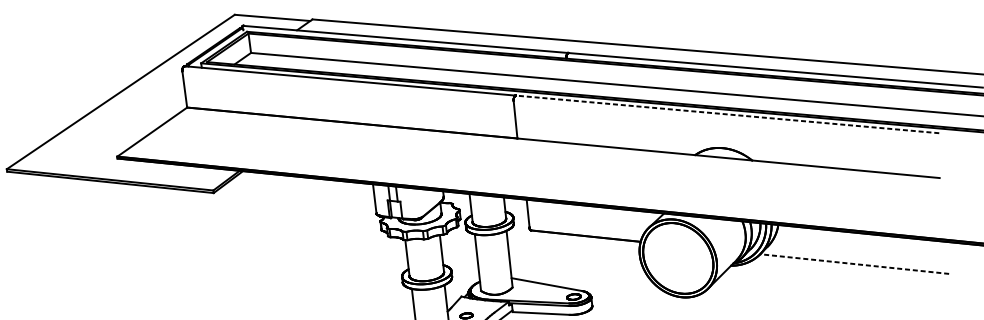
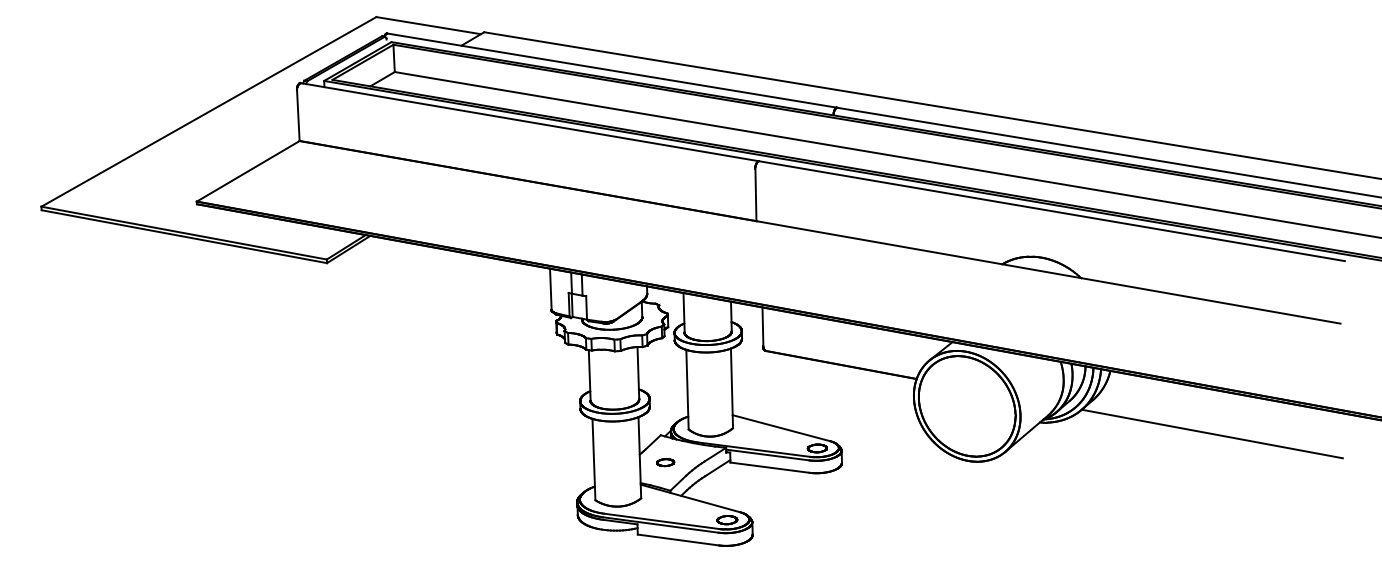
line: (727, 114) -> (1051, 211), dashed -> solid
line: (854, 264) -> (1212, 434), dashed -> solid

